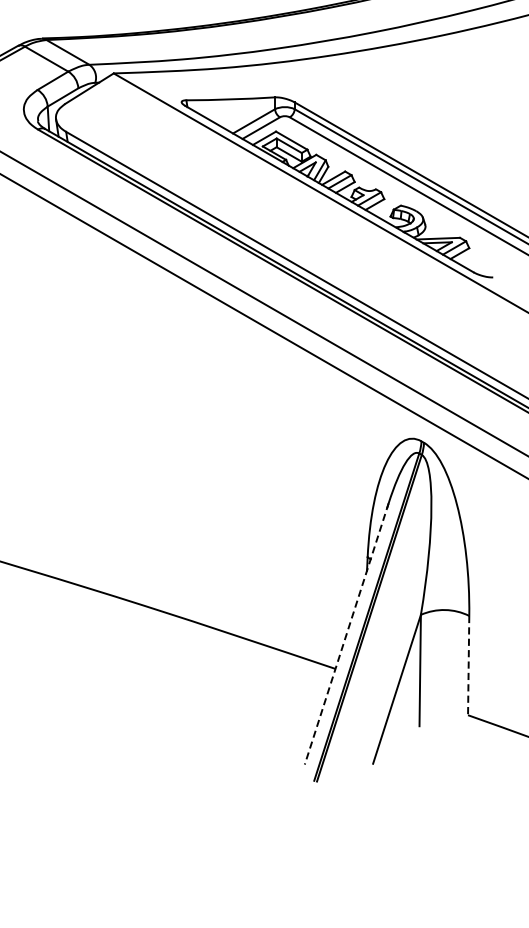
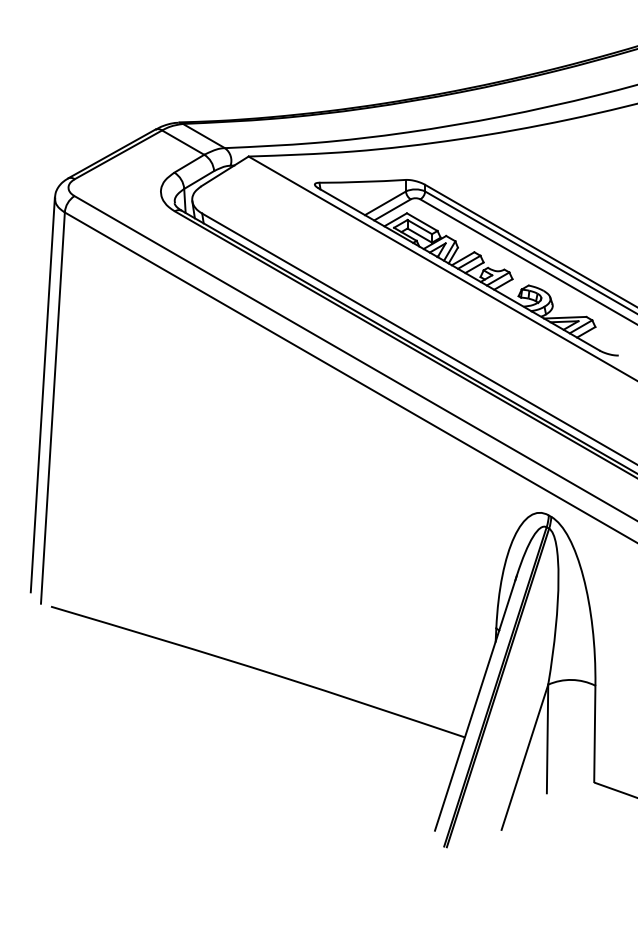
line: (346, 634) -> (475, 703), dashed -> solid
line: (468, 665) -> (594, 734), dashed -> solid

